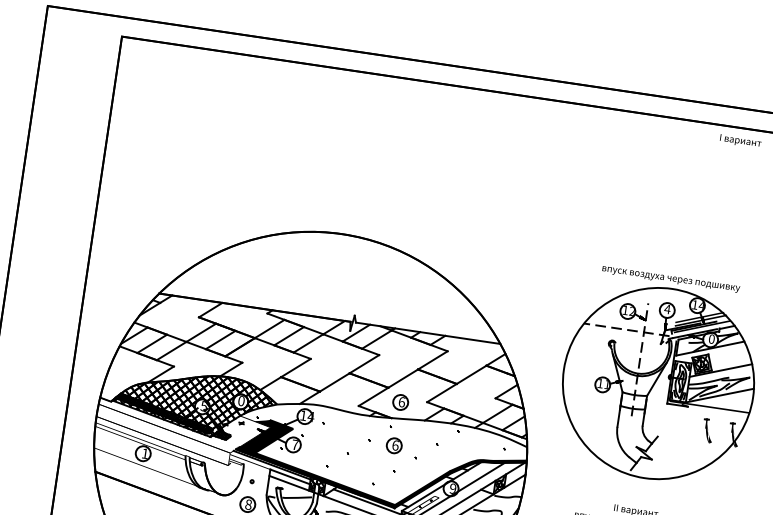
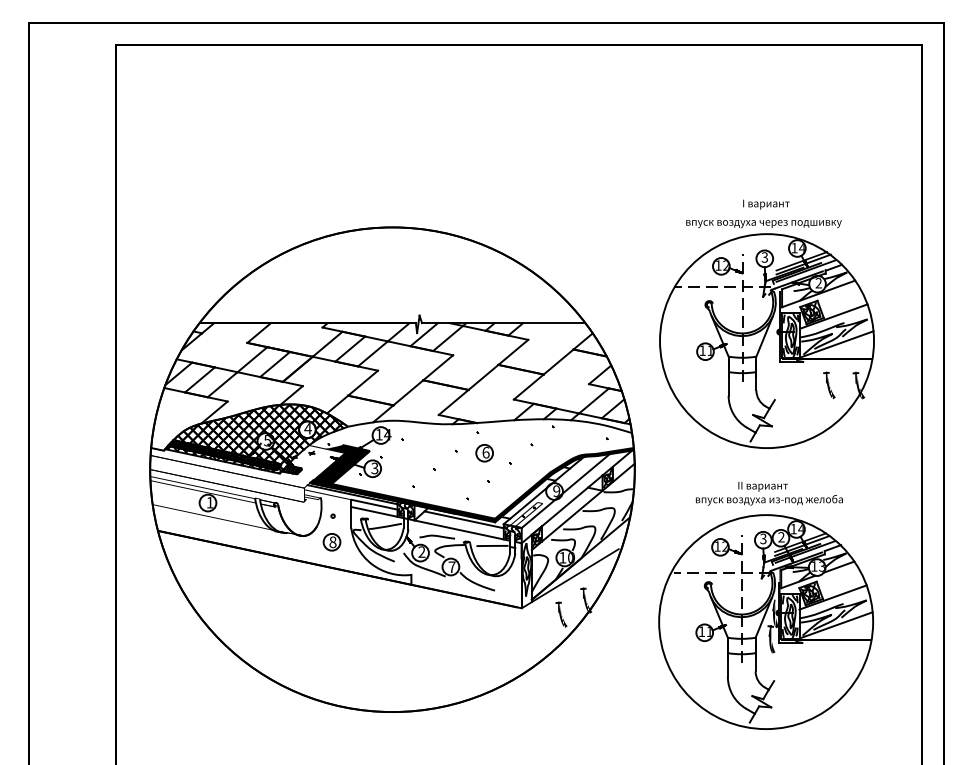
text: (740, 141) -> (766, 204), moved
text: (667, 309) -> (764, 257), 4 -> 3
text: (711, 339) -> (818, 283), 0 -> 2
text: (240, 400) -> (307, 428), 0 -> 4
part: (400, 402) -> (484, 404), removed
text: (294, 444) -> (374, 468), 7 -> 3

